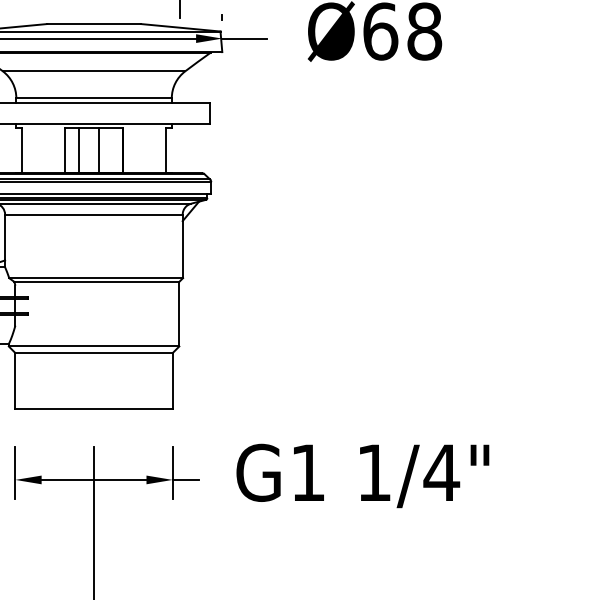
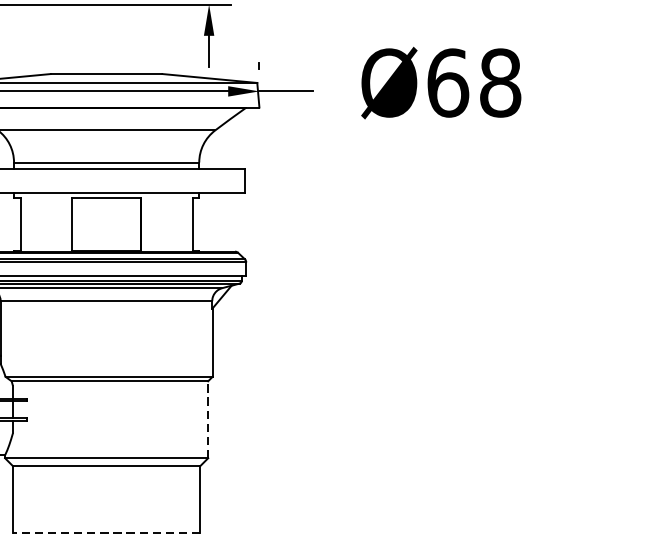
line: (79, 149) -> (89, 223), removed
line: (98, 149) -> (111, 223), removed
line: (179, 313) -> (208, 418), solid -> dashed
line: (94, 409) -> (107, 533), solid -> dashed

